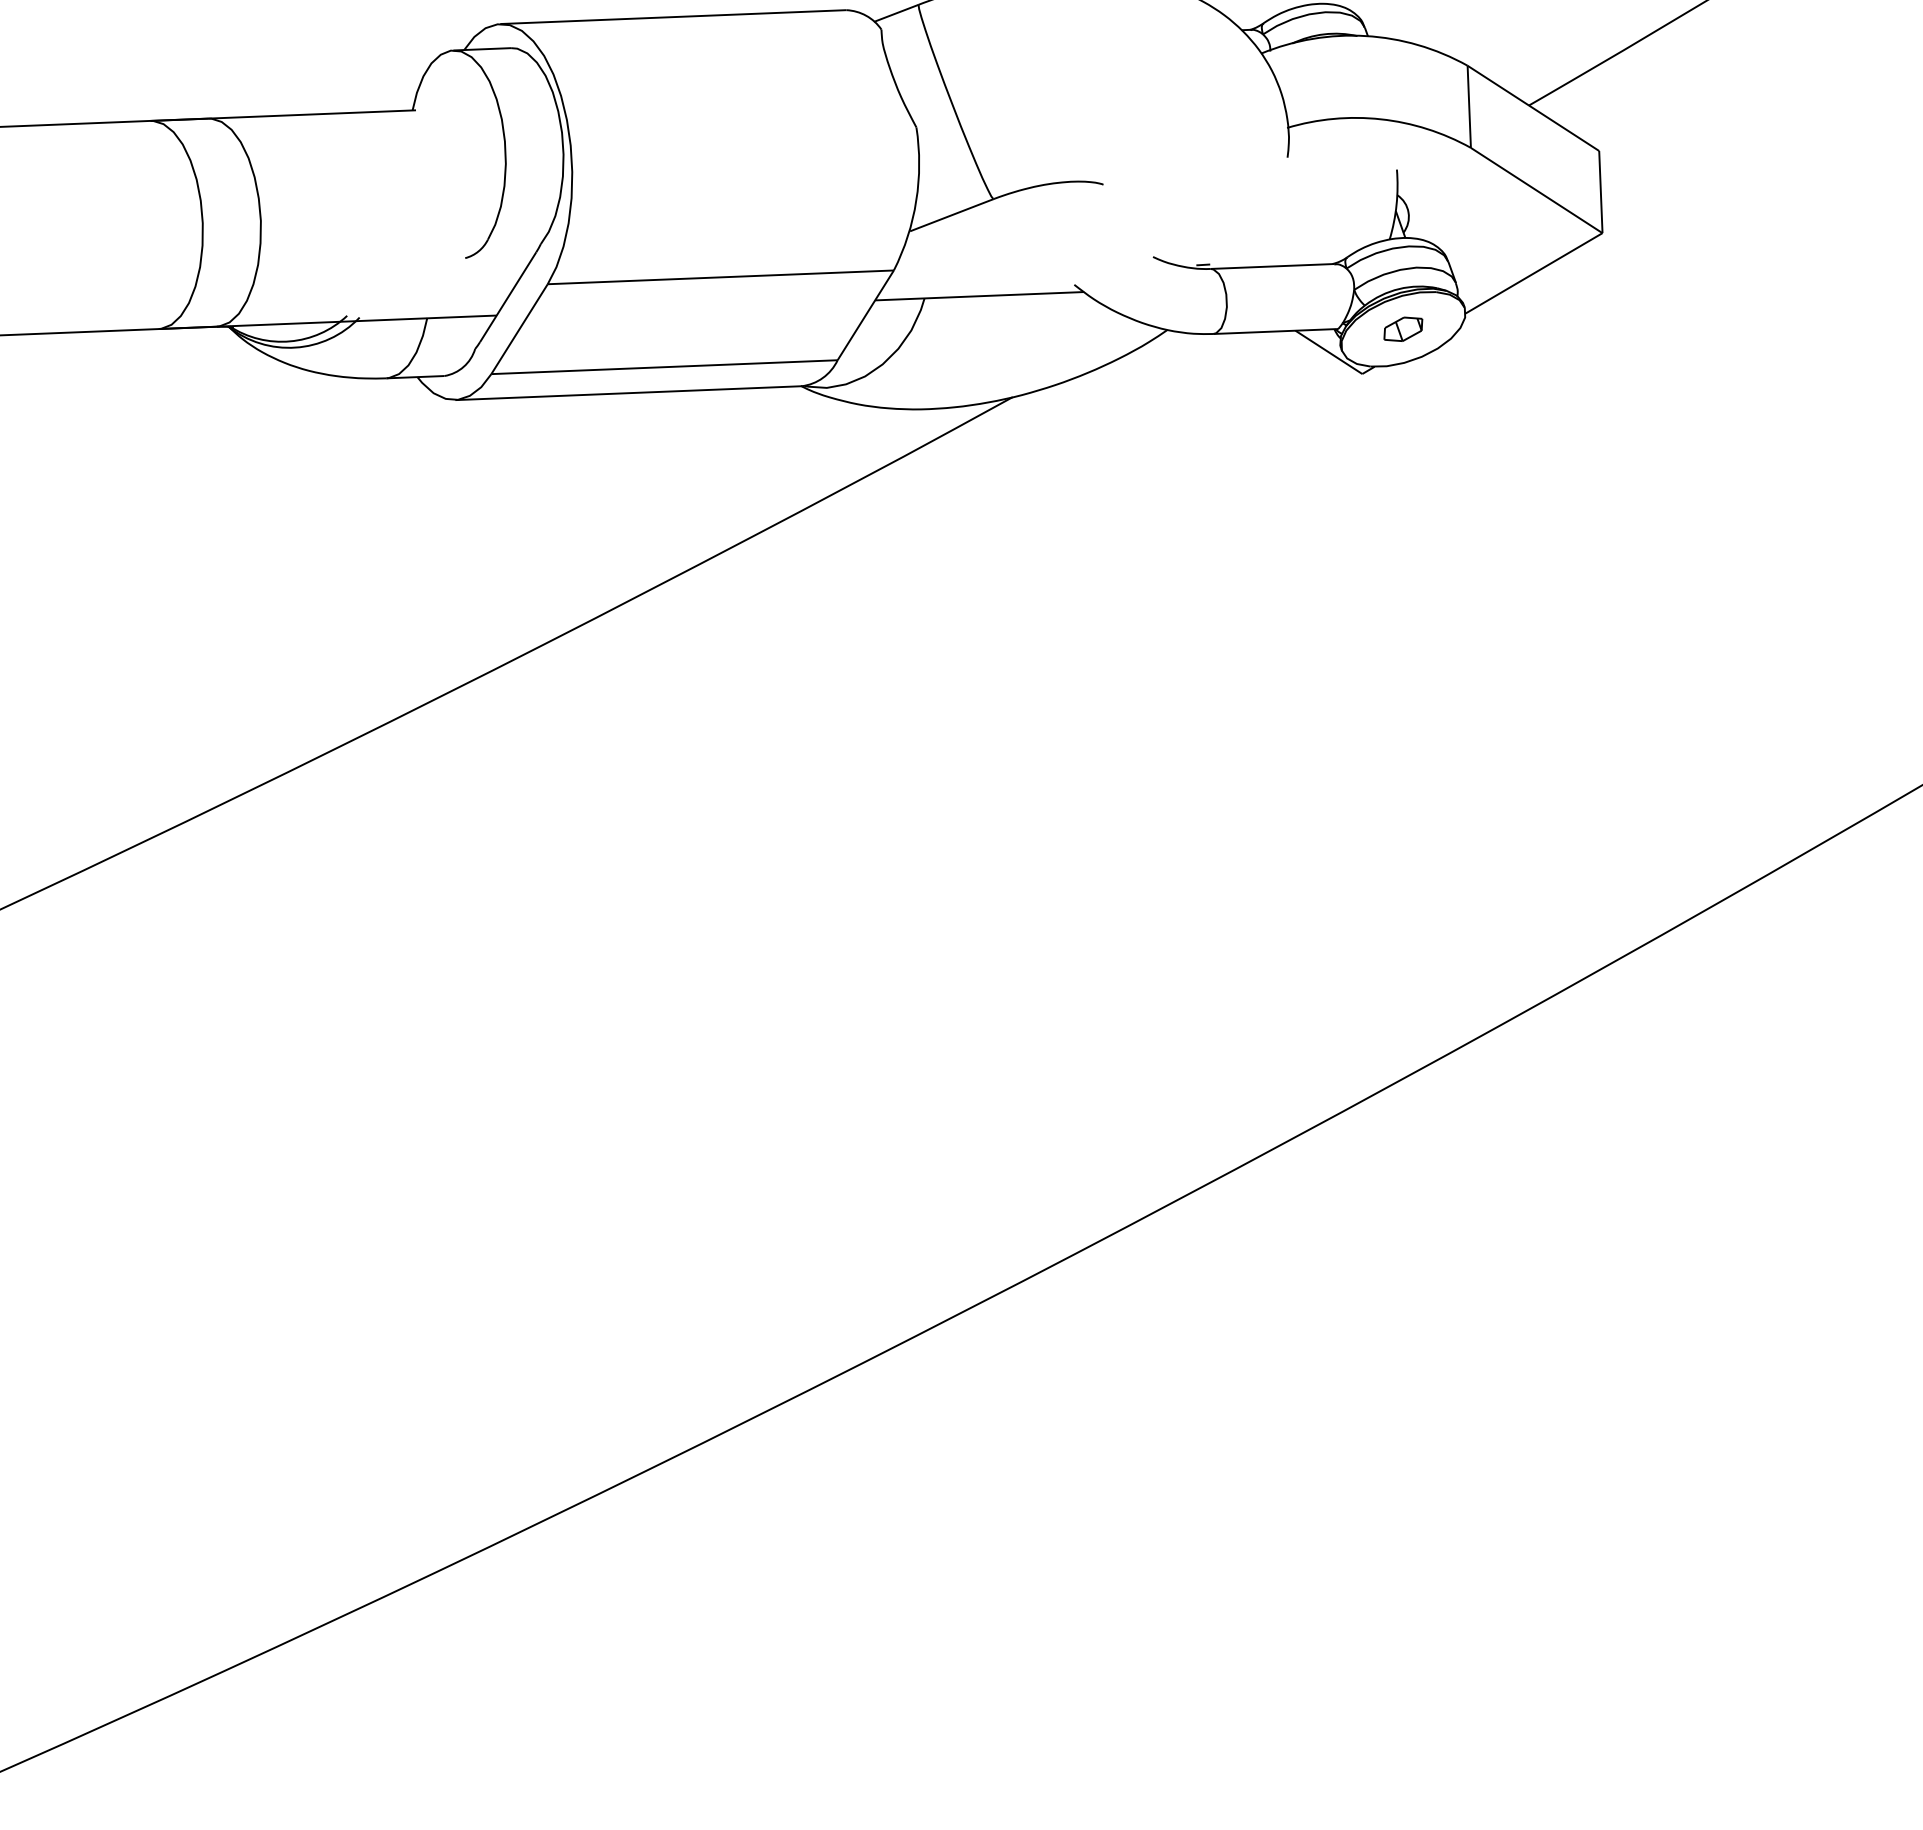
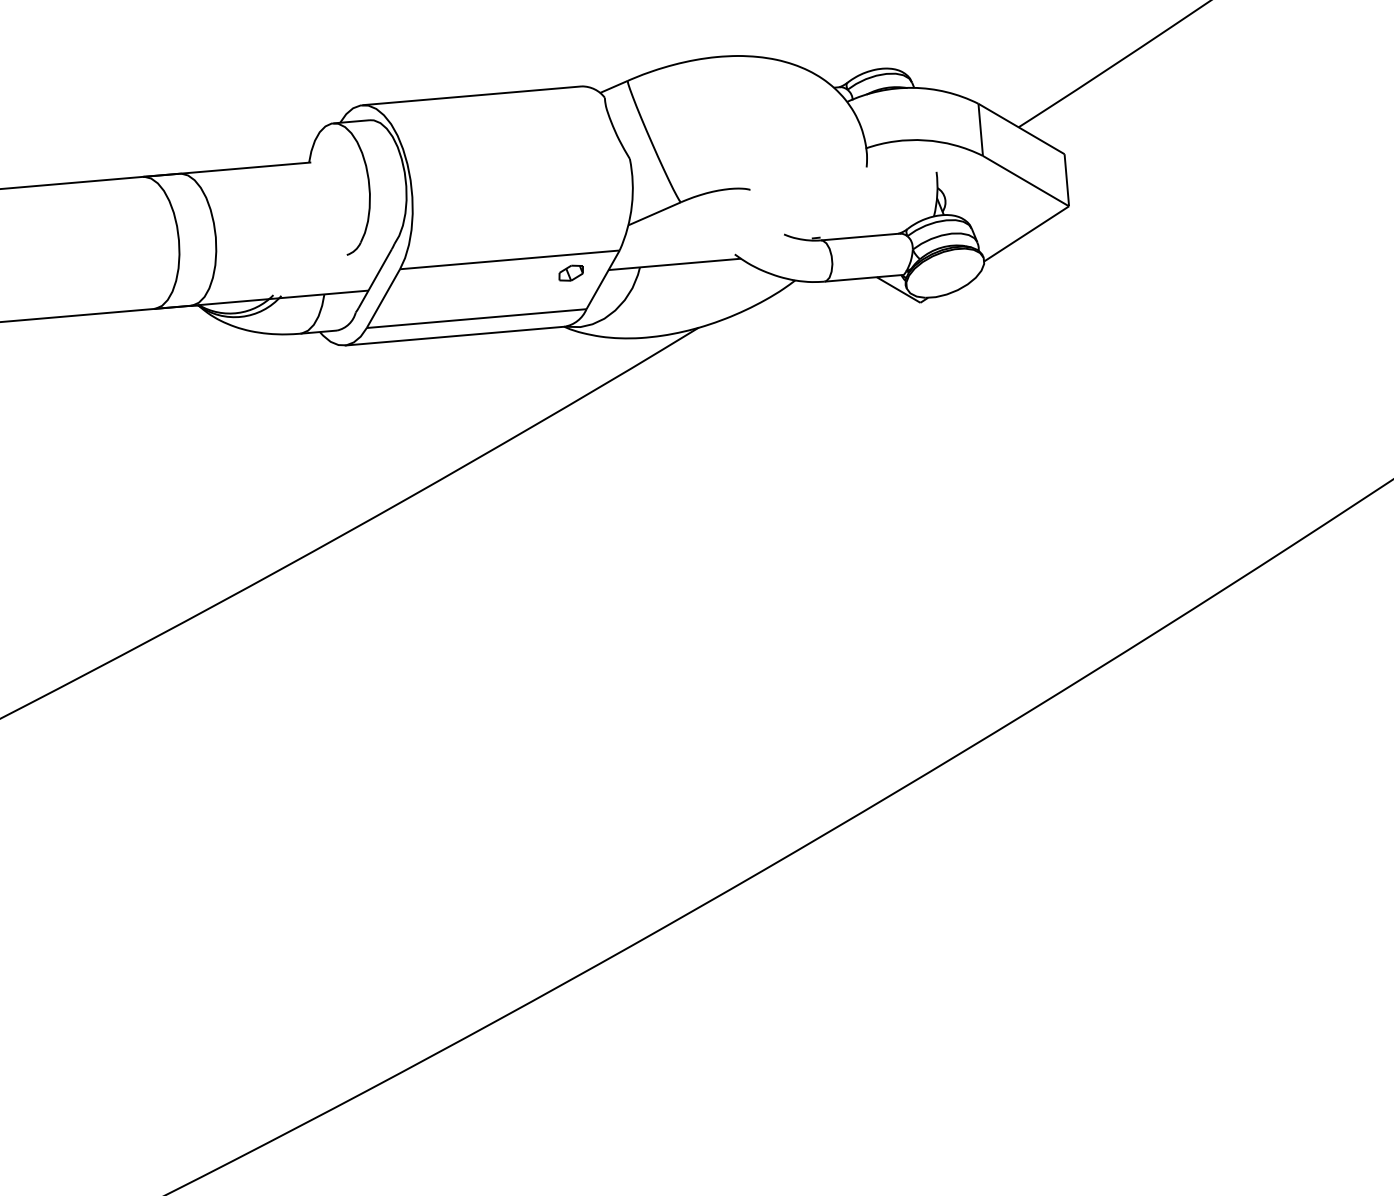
part: (1402, 328) -> (570, 272), moved

